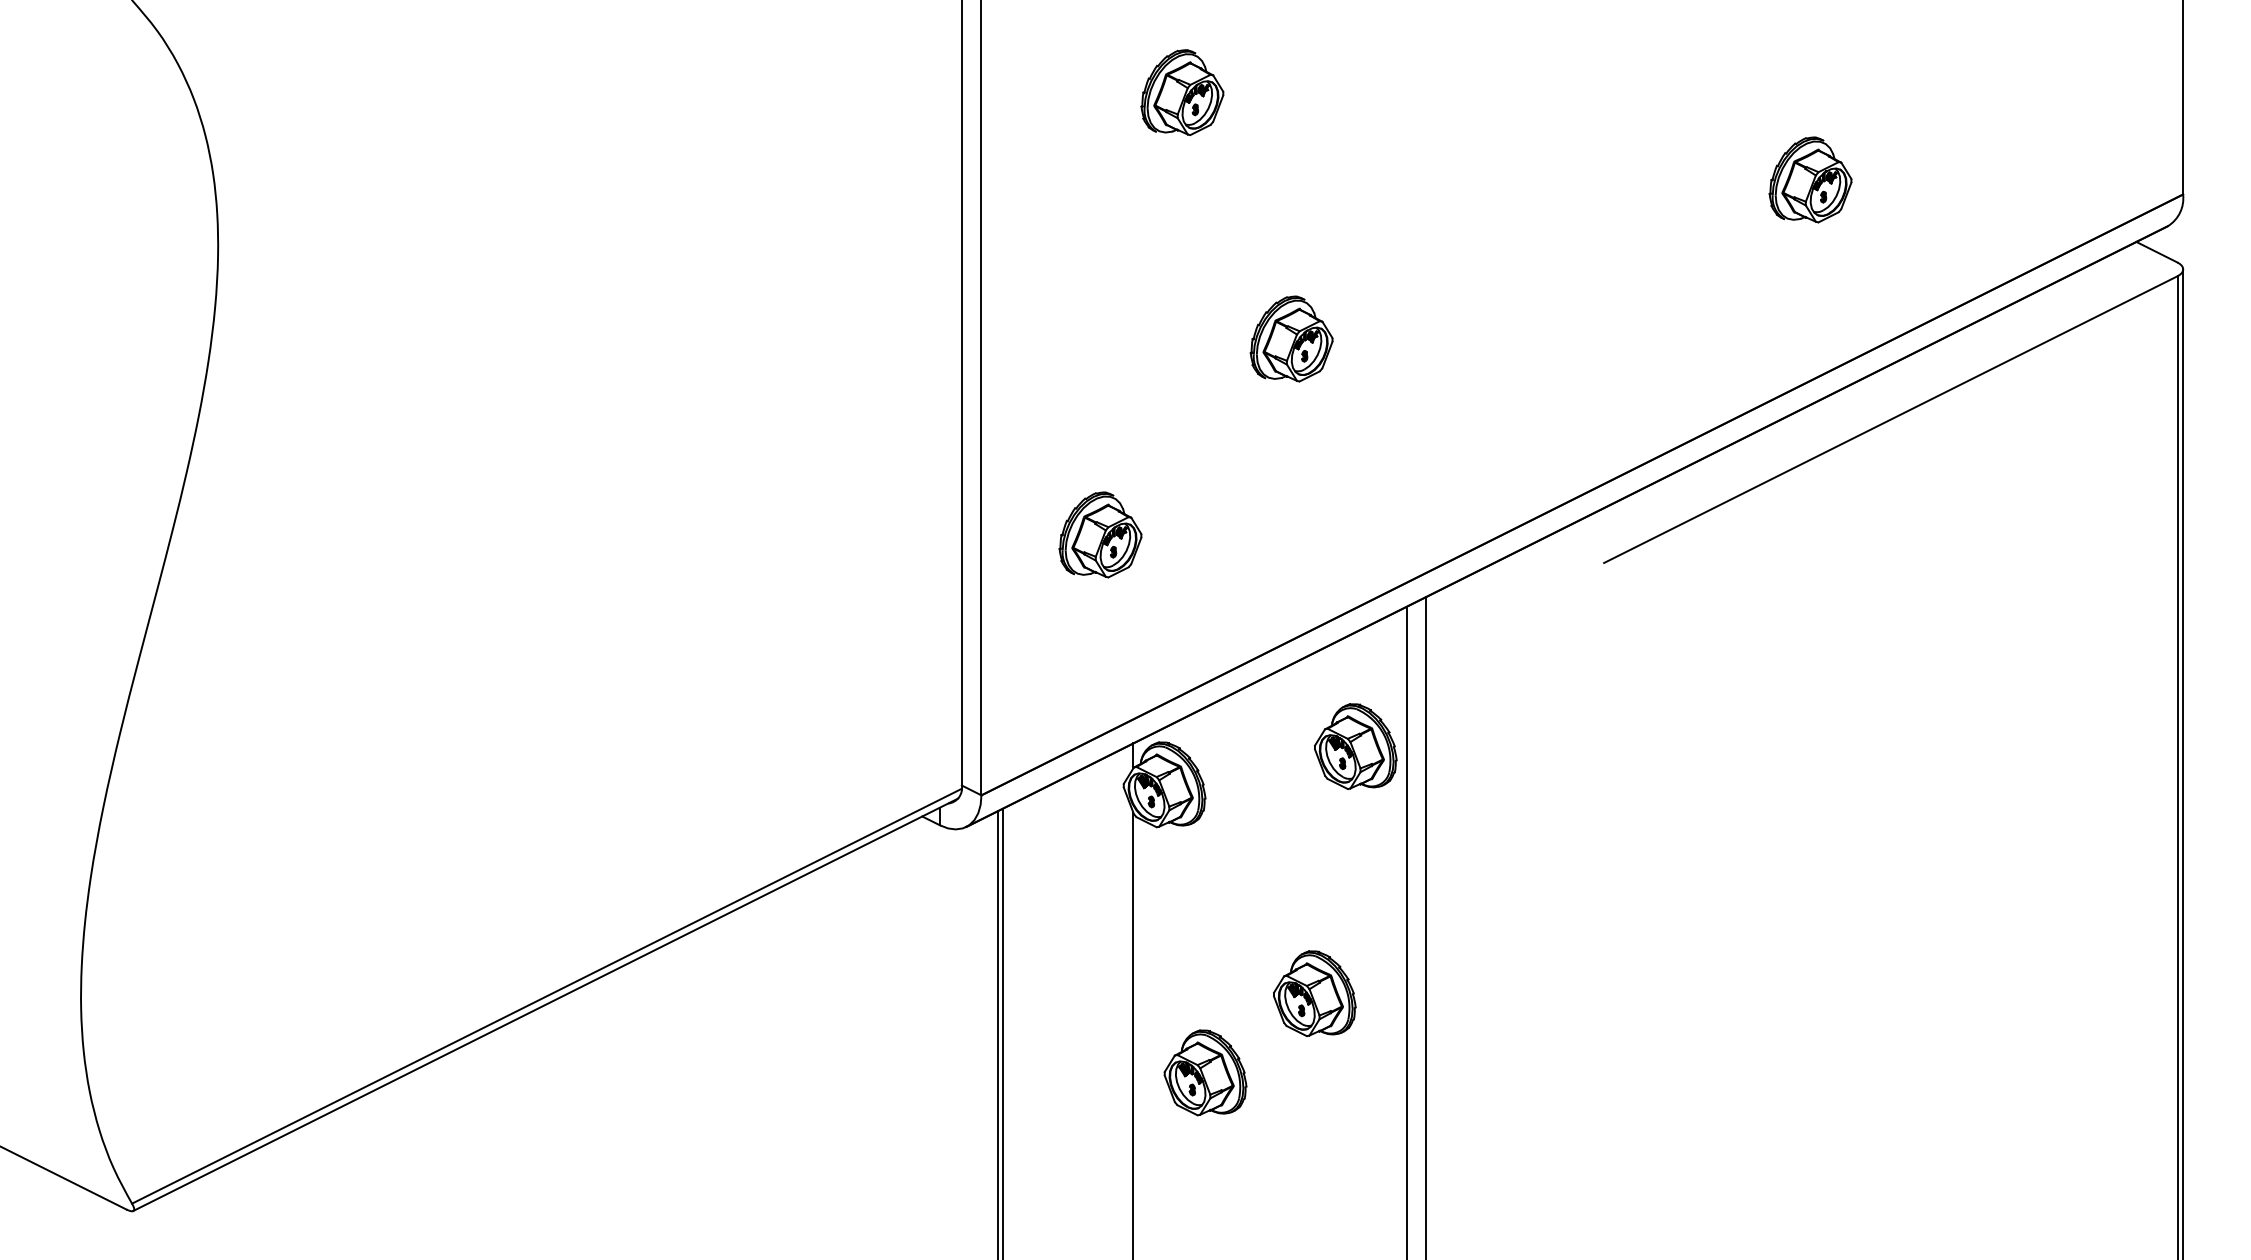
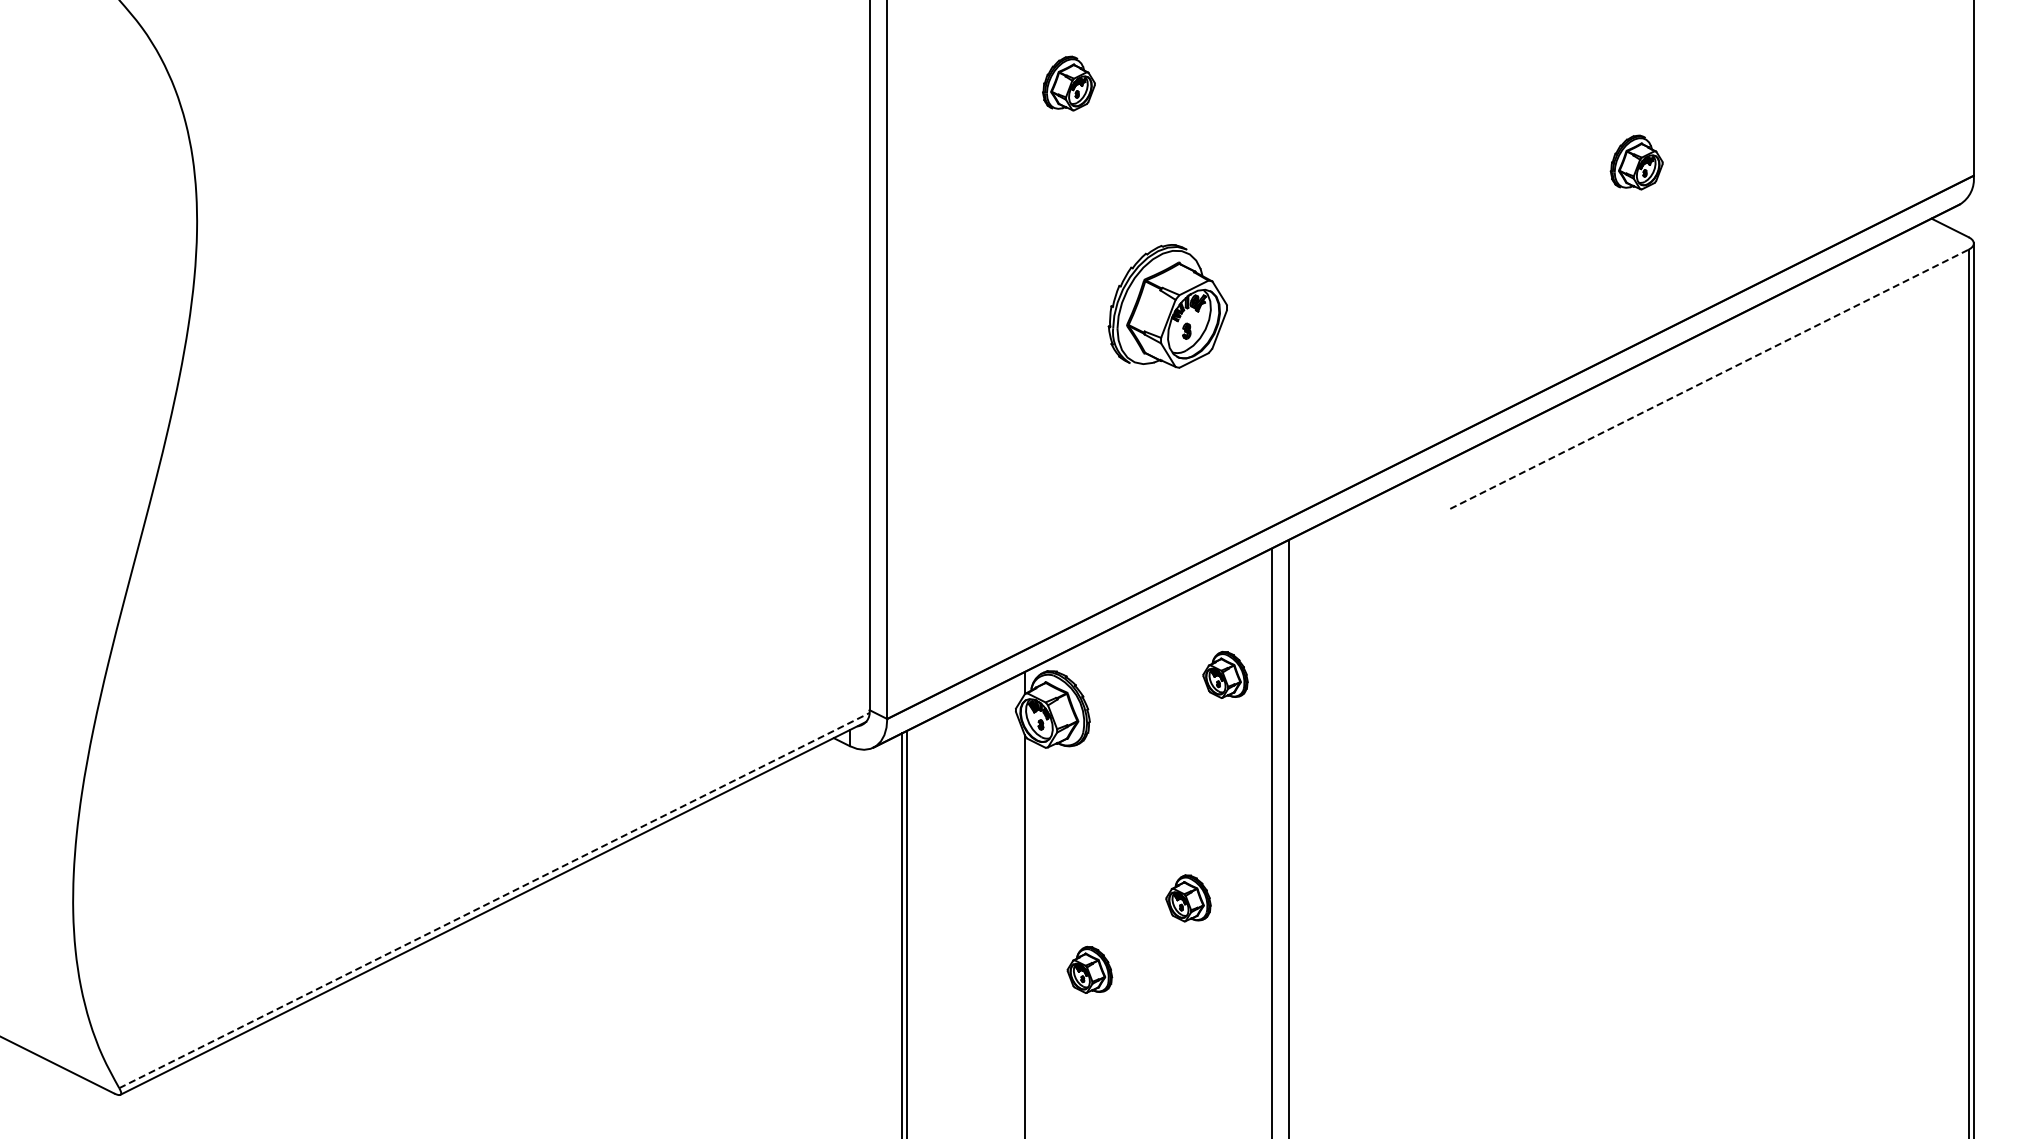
part: (1181, 92) -> (1068, 83), size x0.7
part: (1810, 179) -> (1636, 162), size x0.7
part: (1291, 339) -> (1167, 306), size x1.6
line: (1890, 419) -> (1709, 379), solid -> dashed
part: (1100, 534) -> (994, 483), removed
part: (1355, 746) -> (1225, 674), size x0.6
part: (1314, 993) -> (1188, 898), size x0.6
line: (547, 996) -> (494, 900), solid -> dashed
part: (1205, 1072) -> (1089, 969), size x0.6

